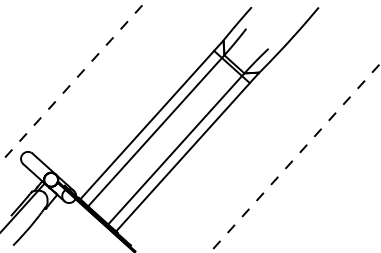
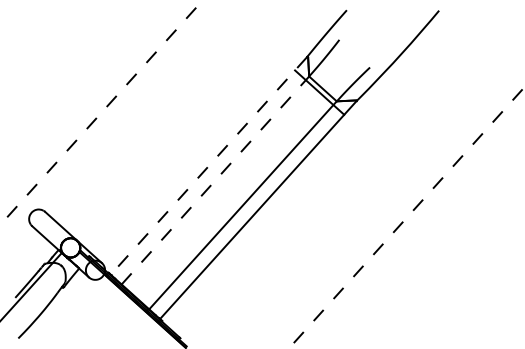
line: (152, 119) -> (209, 165), solid -> dashed
line: (156, 130) -> (215, 180), solid -> dashed

